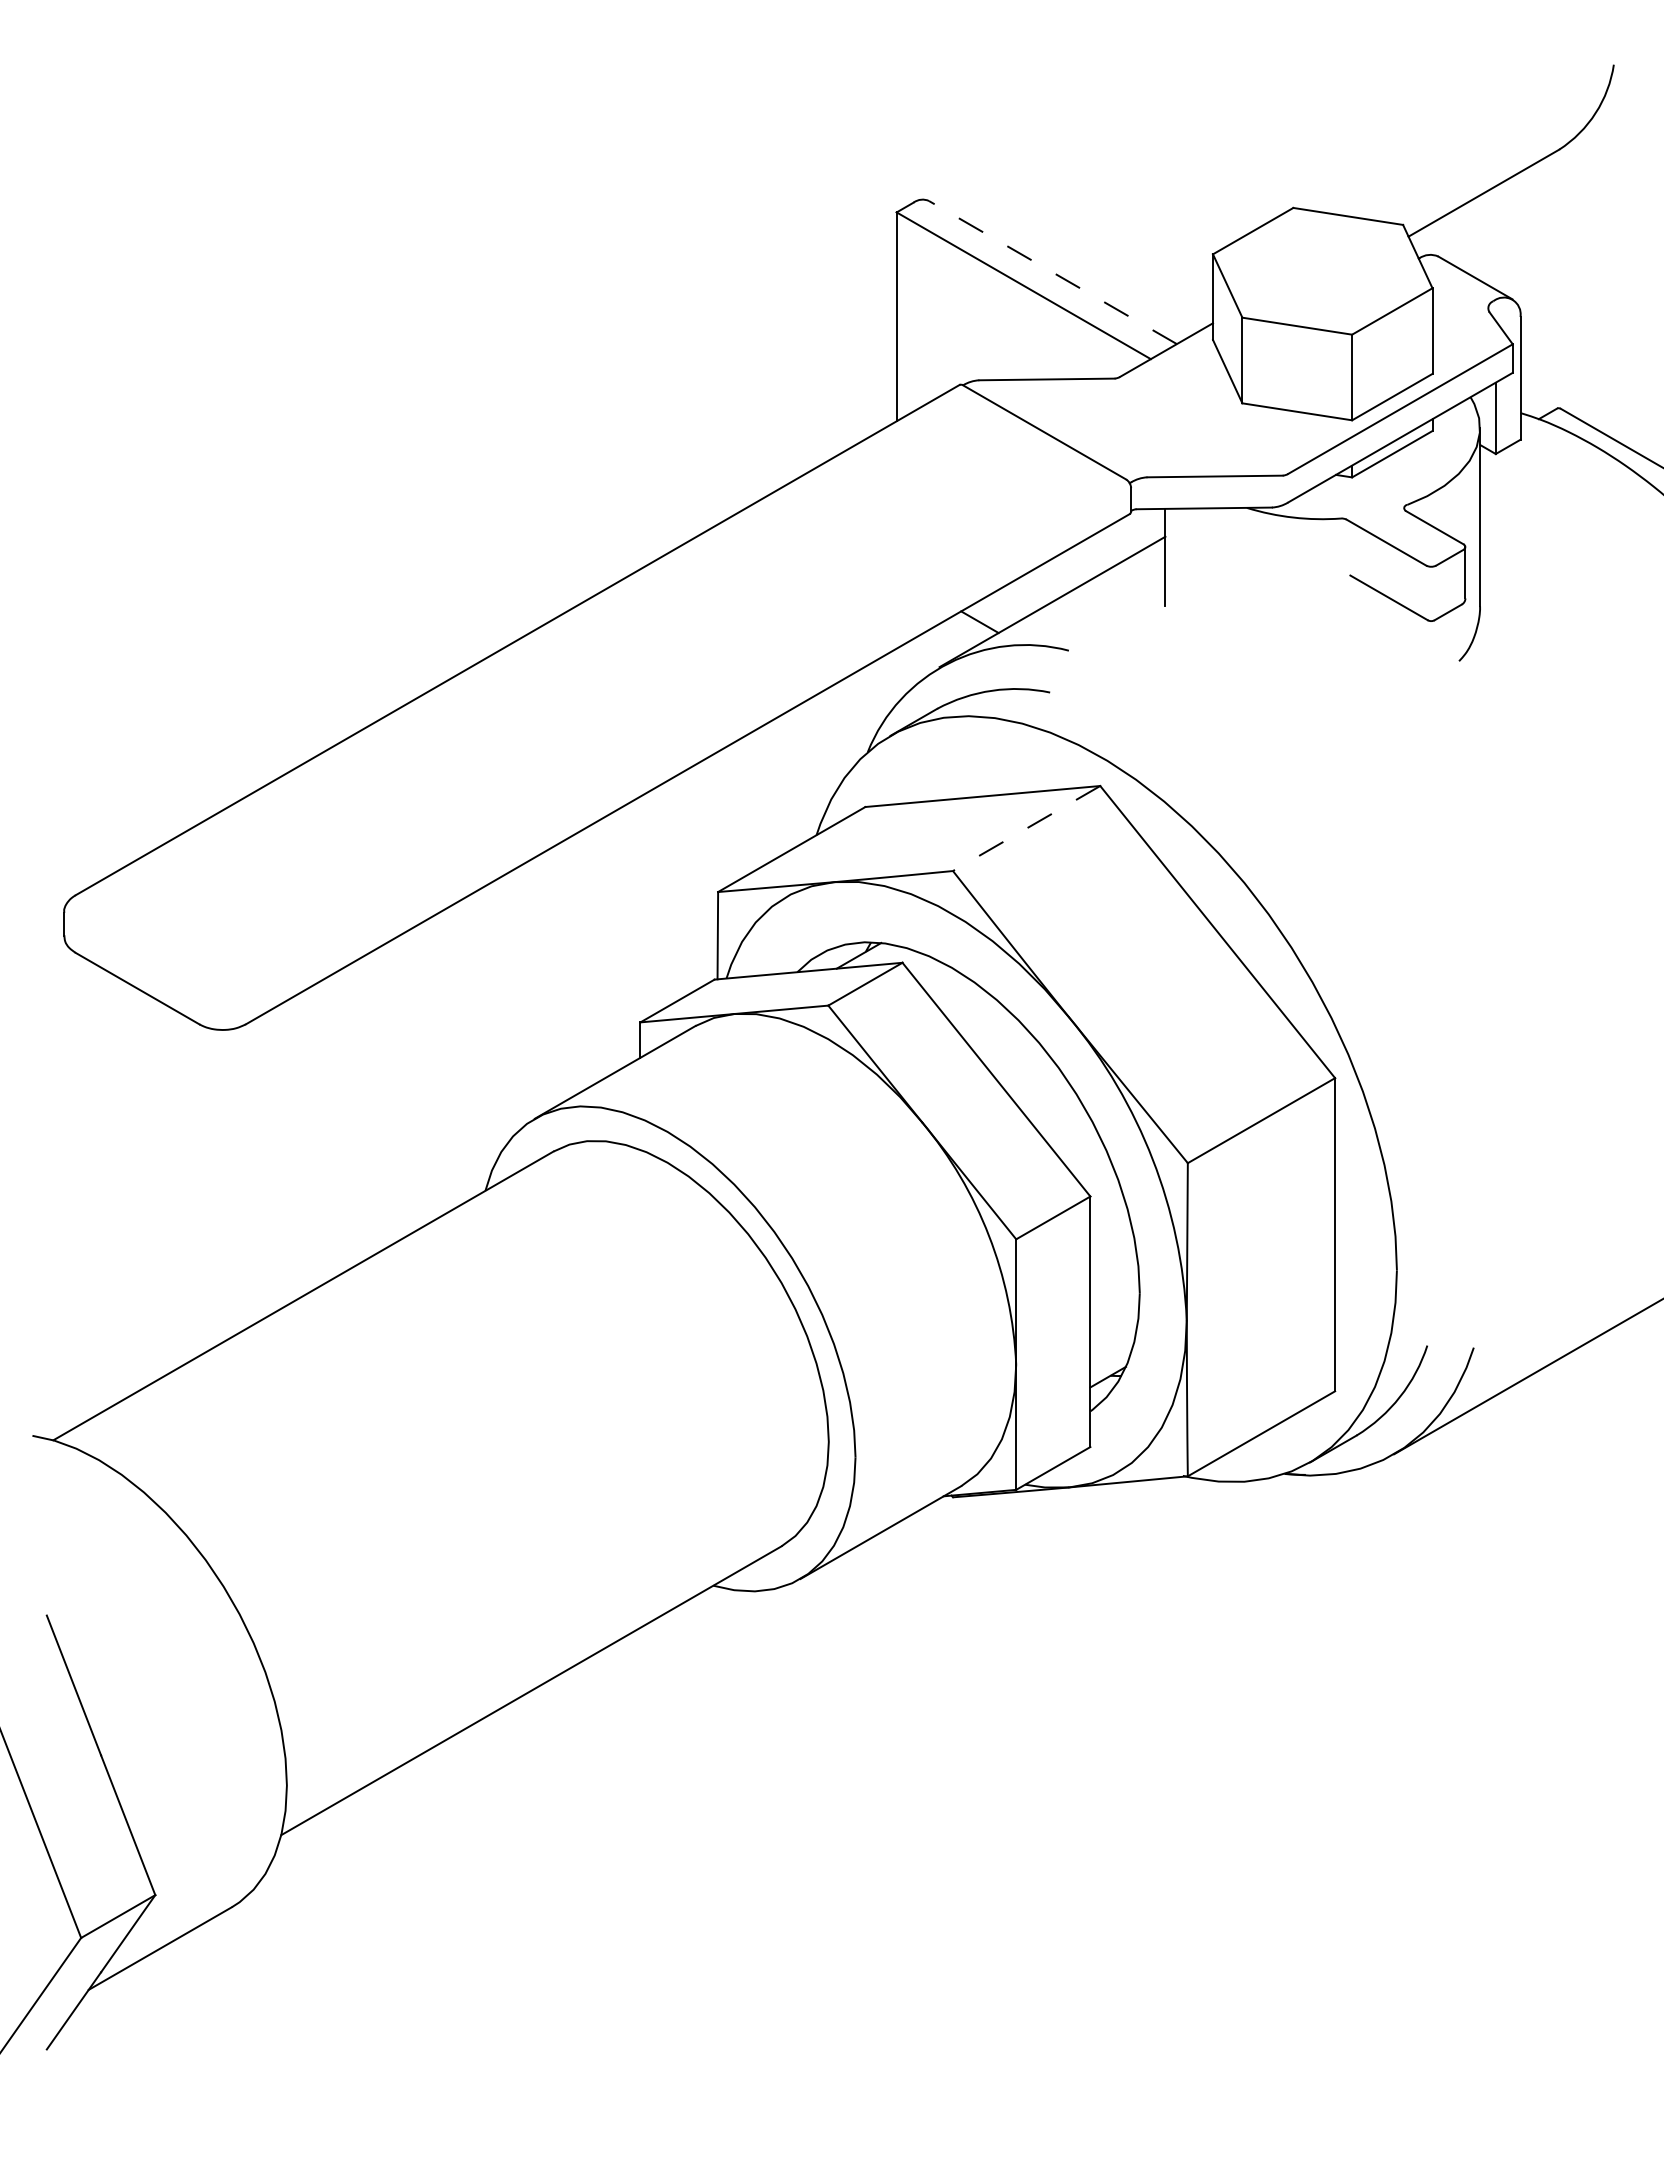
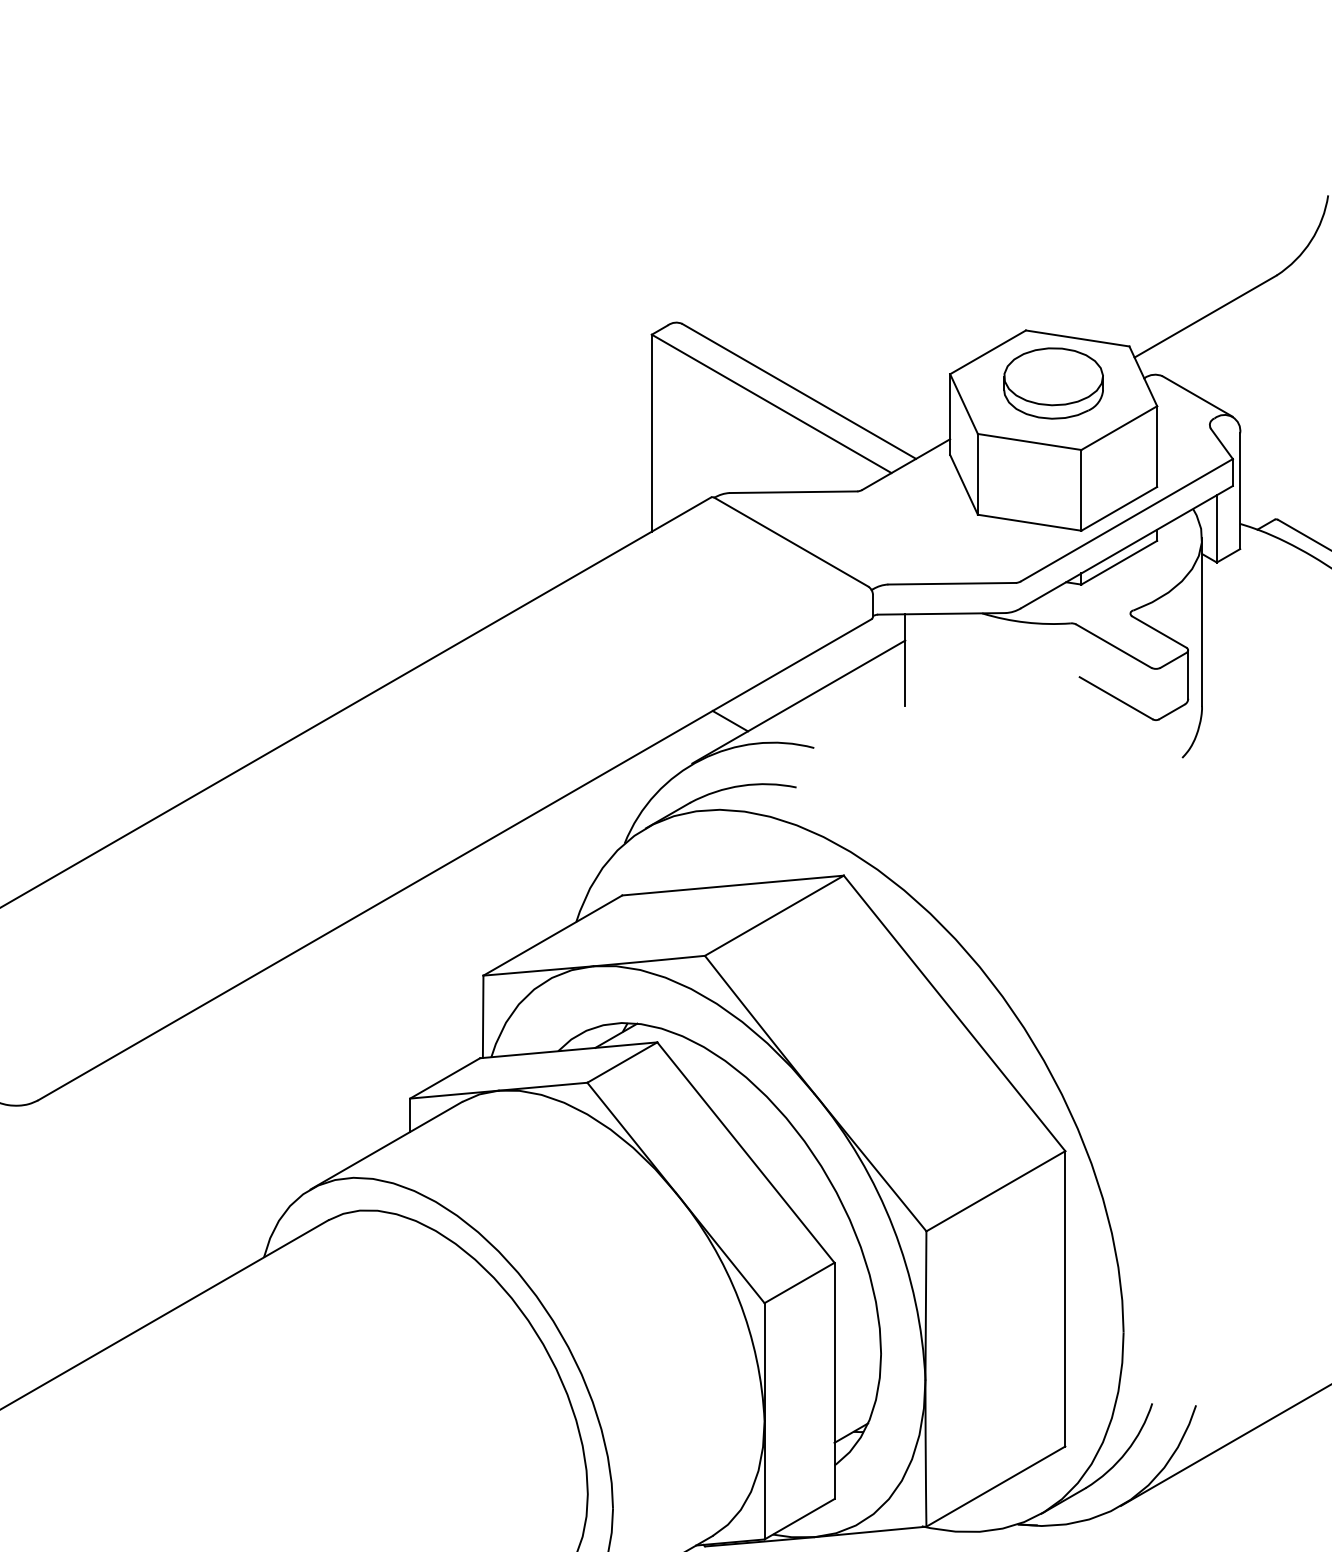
part: (1322, 264) -> (1053, 383), added
line: (1052, 272) -> (798, 391), dashed -> solid
line: (1026, 828) -> (774, 915), dashed -> solid

